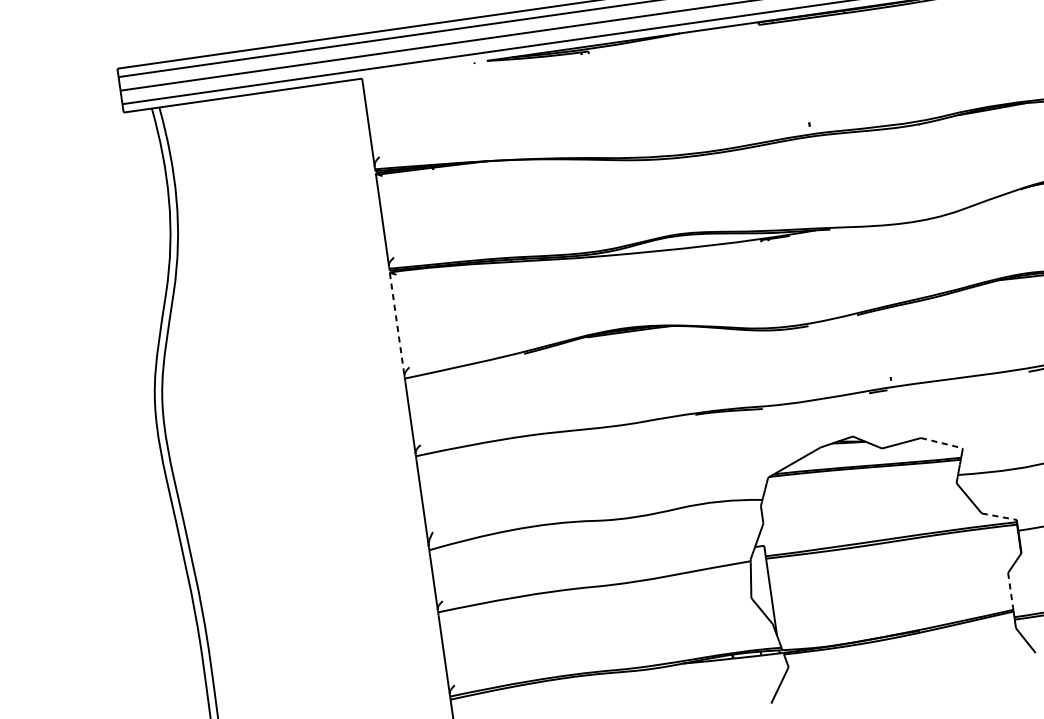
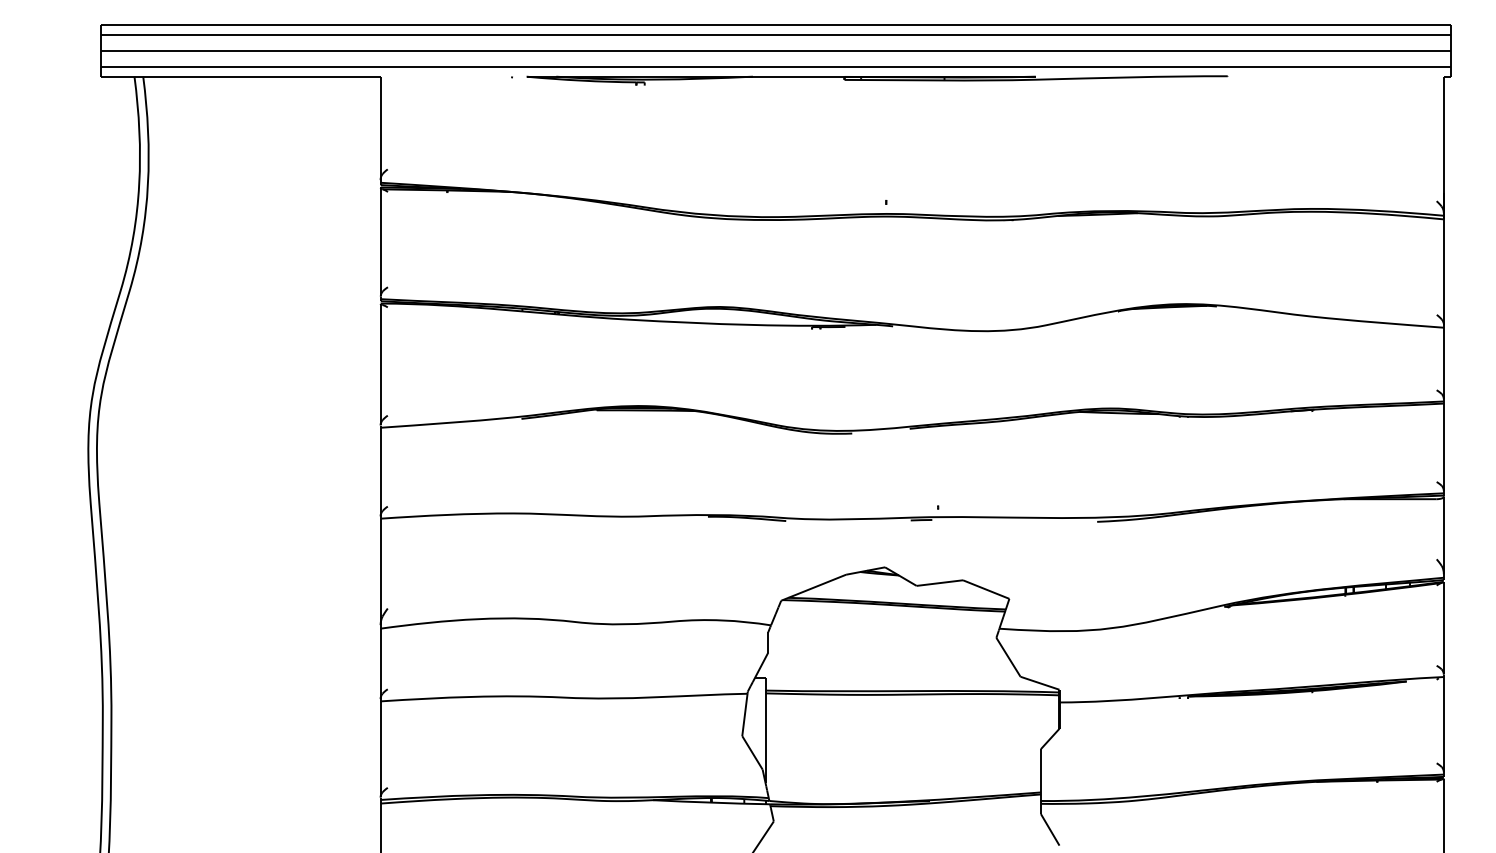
line: (397, 324) -> (380, 364), dashed -> solid
line: (942, 443) -> (986, 589), dashed -> solid
line: (999, 516) -> (1040, 683), dashed -> solid
line: (1010, 590) -> (1040, 769), dashed -> solid

